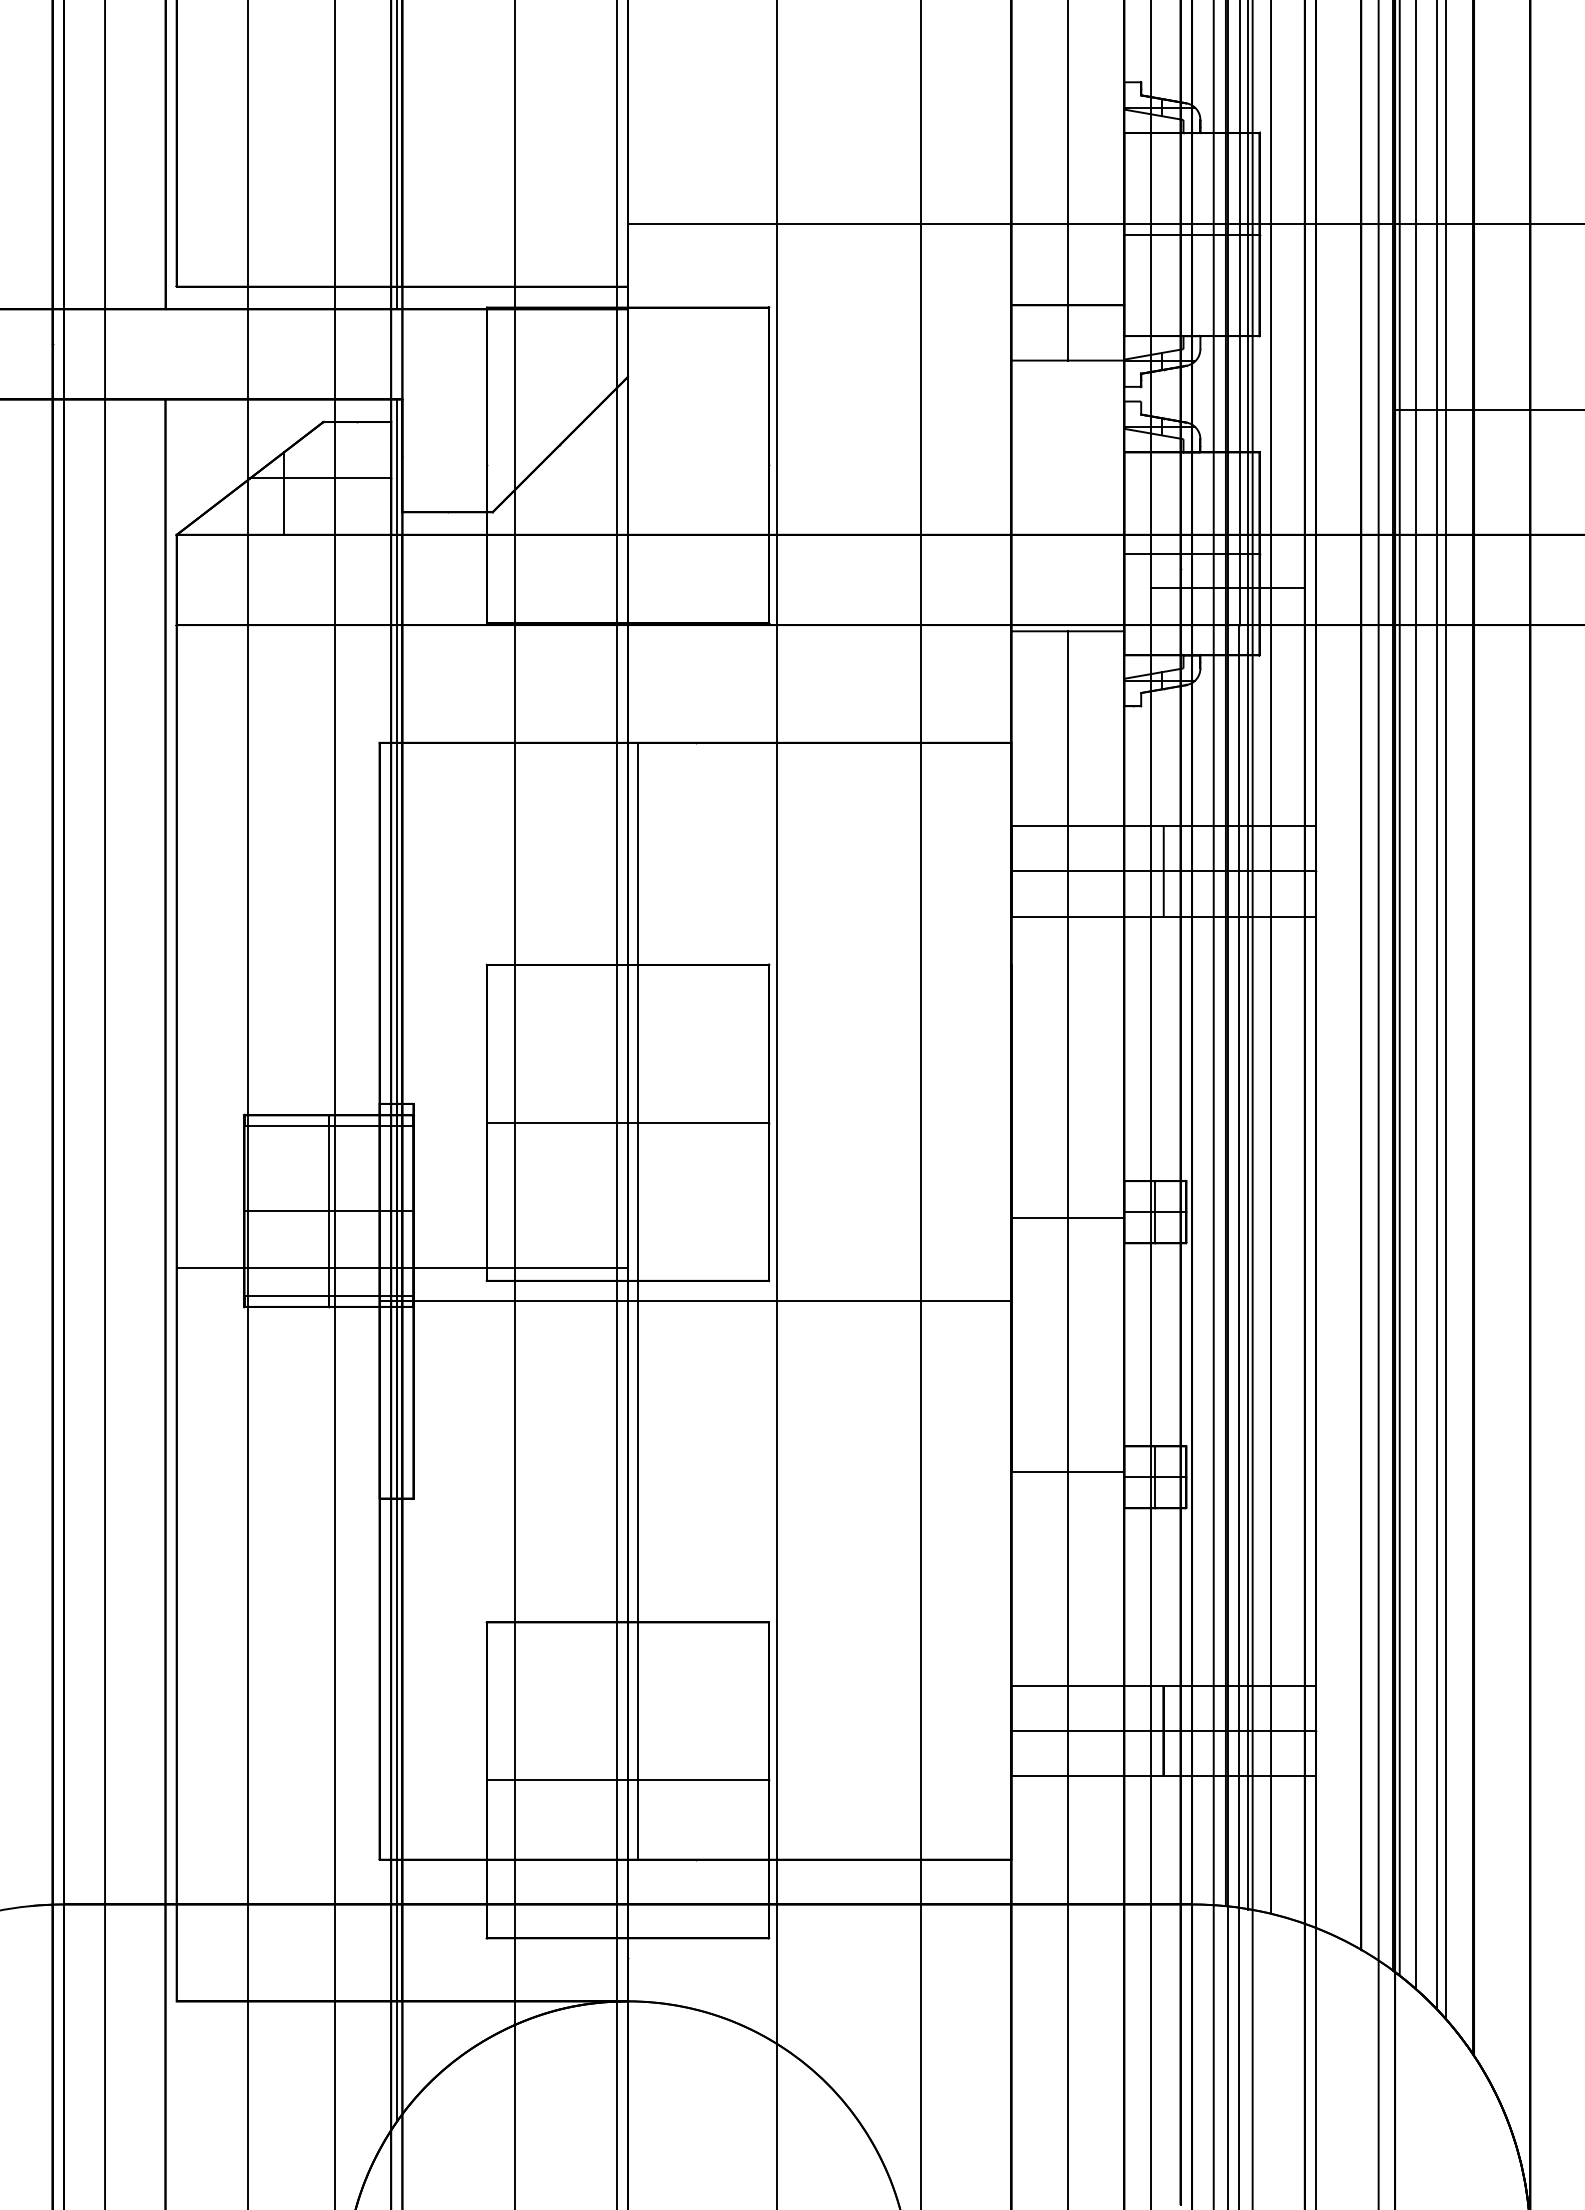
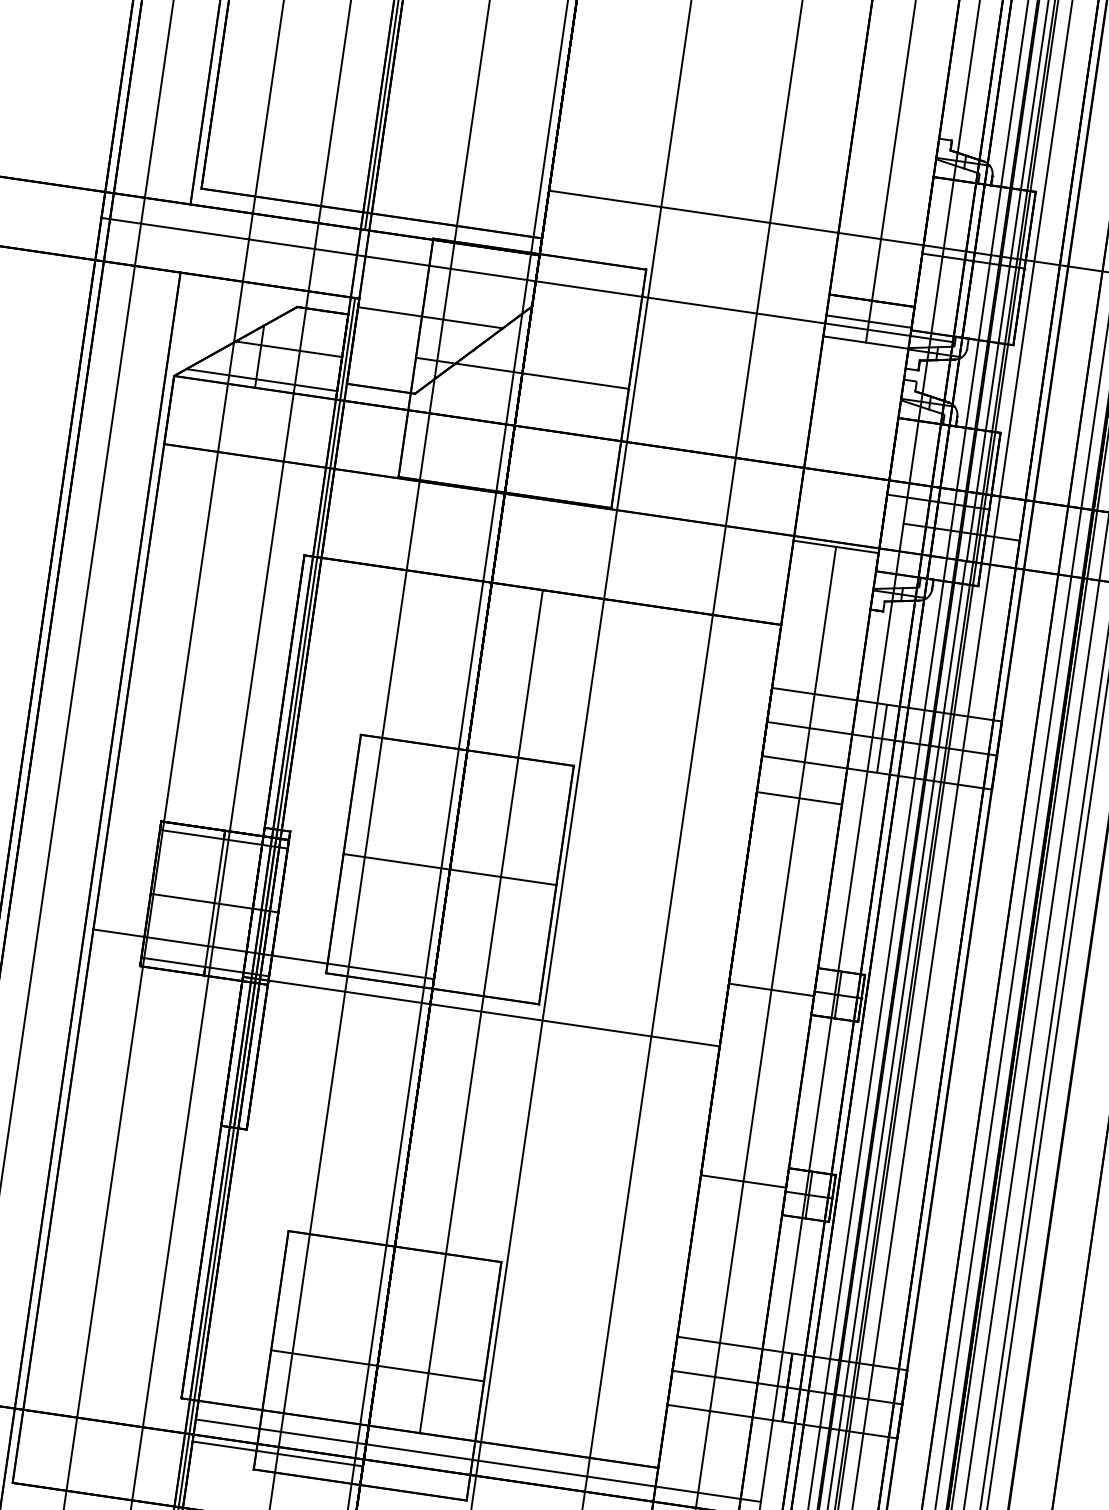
line: (1067, 332) -> (868, 321), added
line: (616, 343) -> (527, 279), added
line: (498, 410) -> (430, 317), added
line: (628, 465) -> (522, 373), added
line: (291, 523) -> (262, 380), added
line: (1067, 964) -> (799, 798), added
line: (637, 1300) -> (481, 1011), moved
line: (776, 1884) -> (478, 1460), added
line: (515, 1913) -> (278, 1453), added

